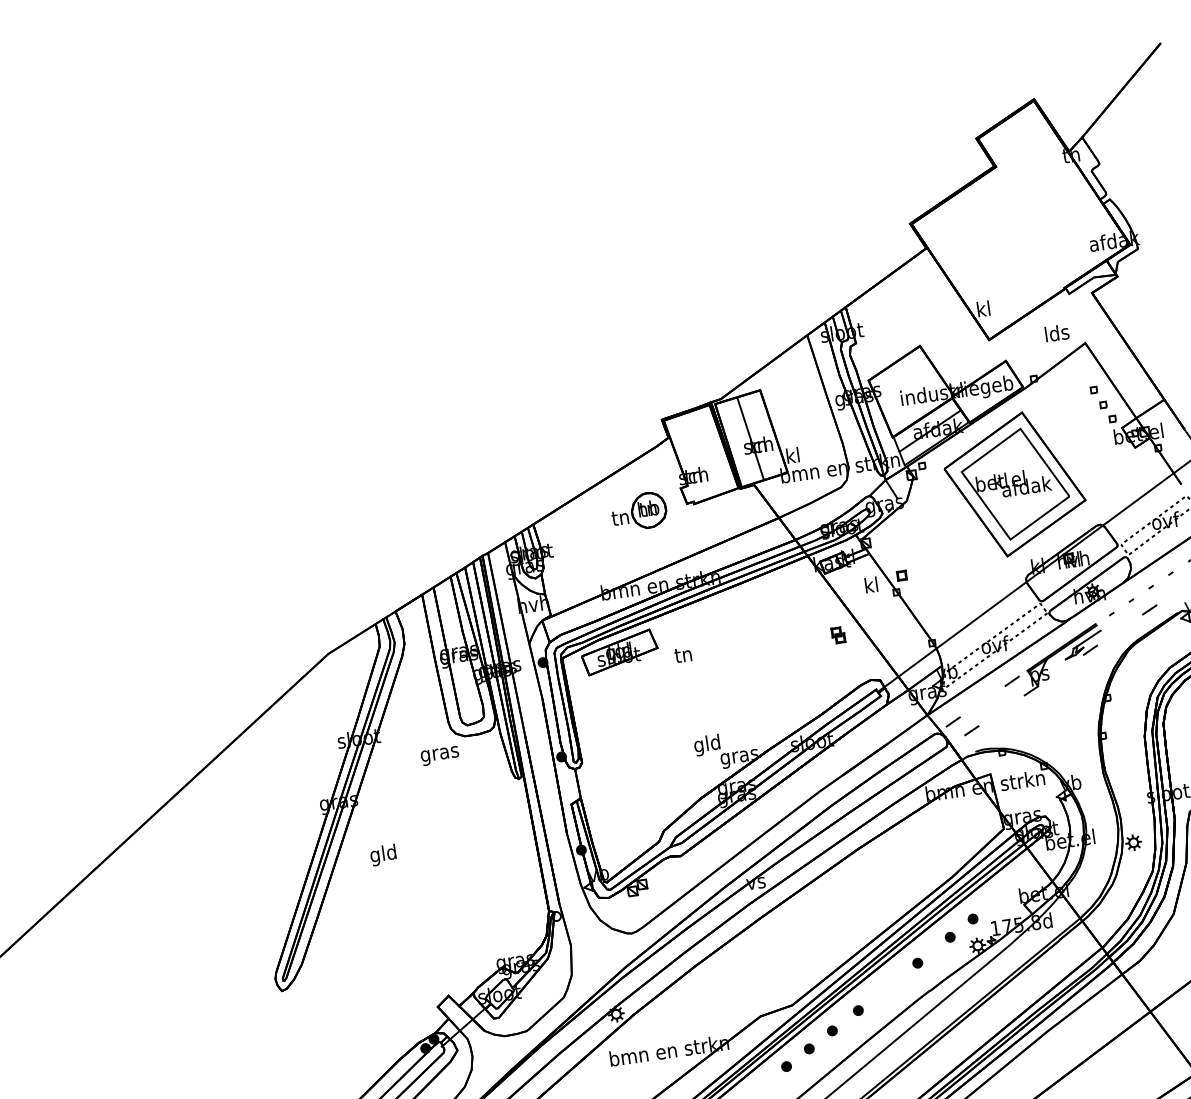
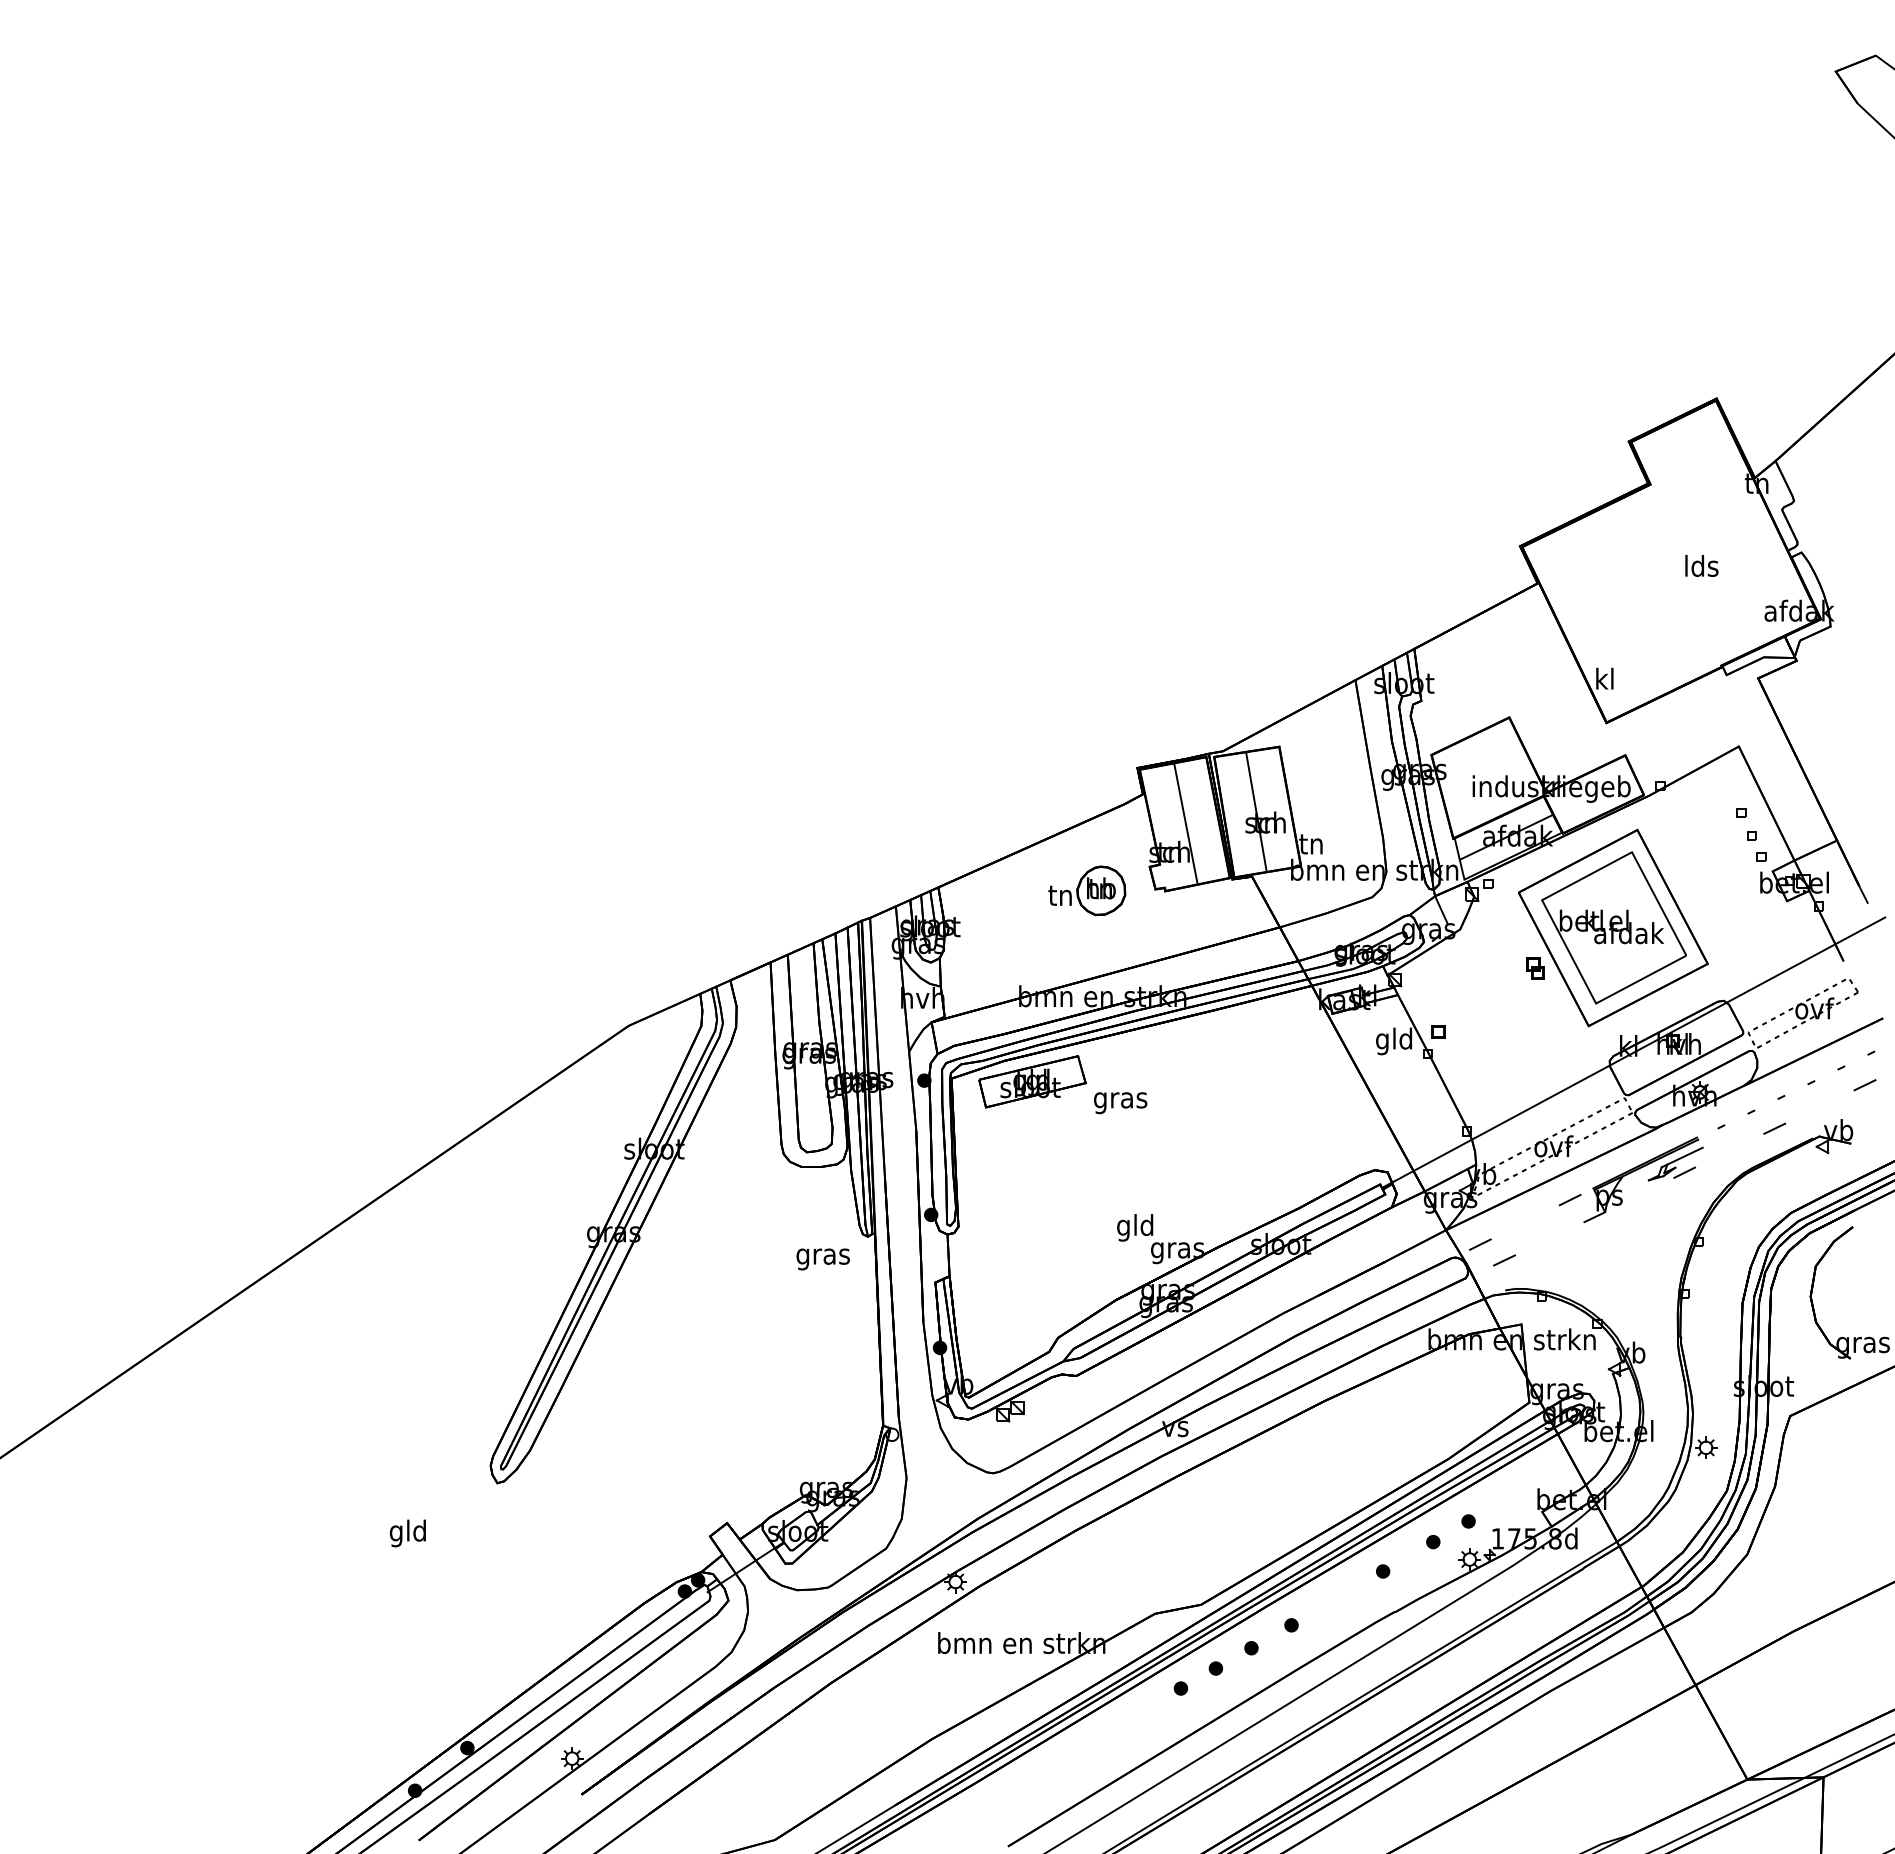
text: (1056, 332) -> (1701, 565), moved
line: (701, 454) -> (1185, 823), added
text: (792, 455) -> (1310, 843), kl -> tn
text: (871, 587) -> (1394, 1041), kl -> gld
part: (838, 635) -> (1535, 968), moved
text: (683, 657) -> (1120, 1101), tn -> gras
text: (439, 756) -> (822, 1259), moved
text: (383, 855) -> (407, 1533), moved

